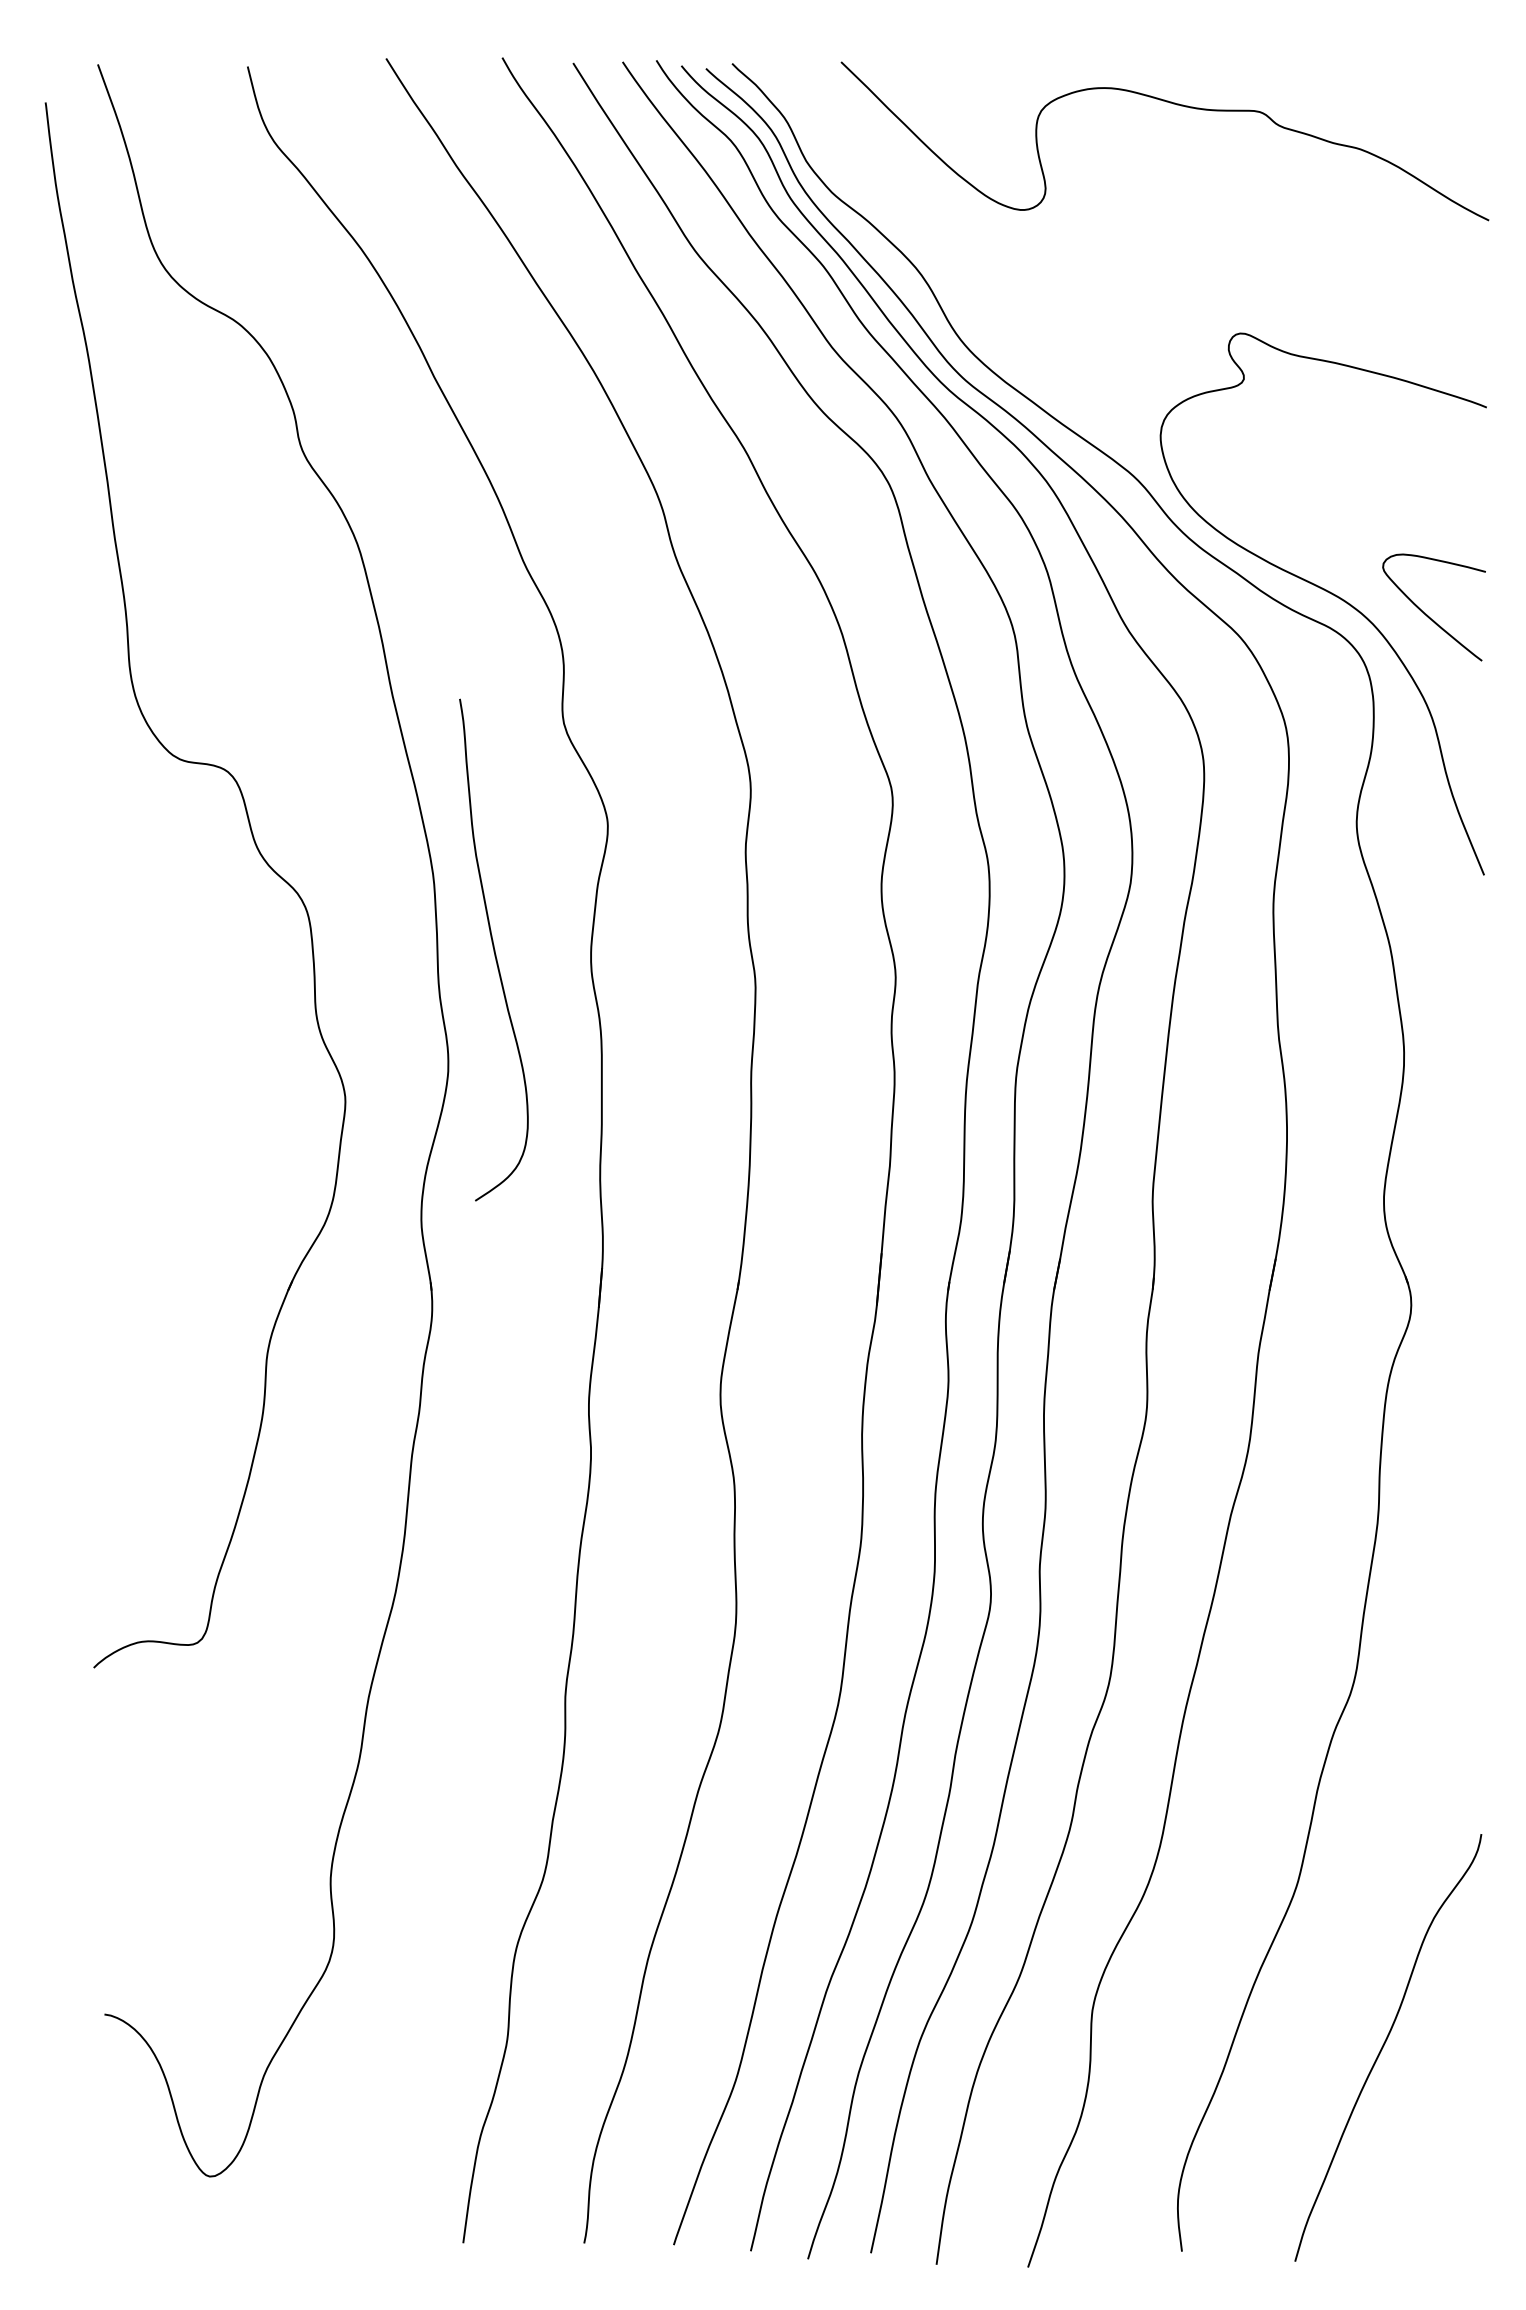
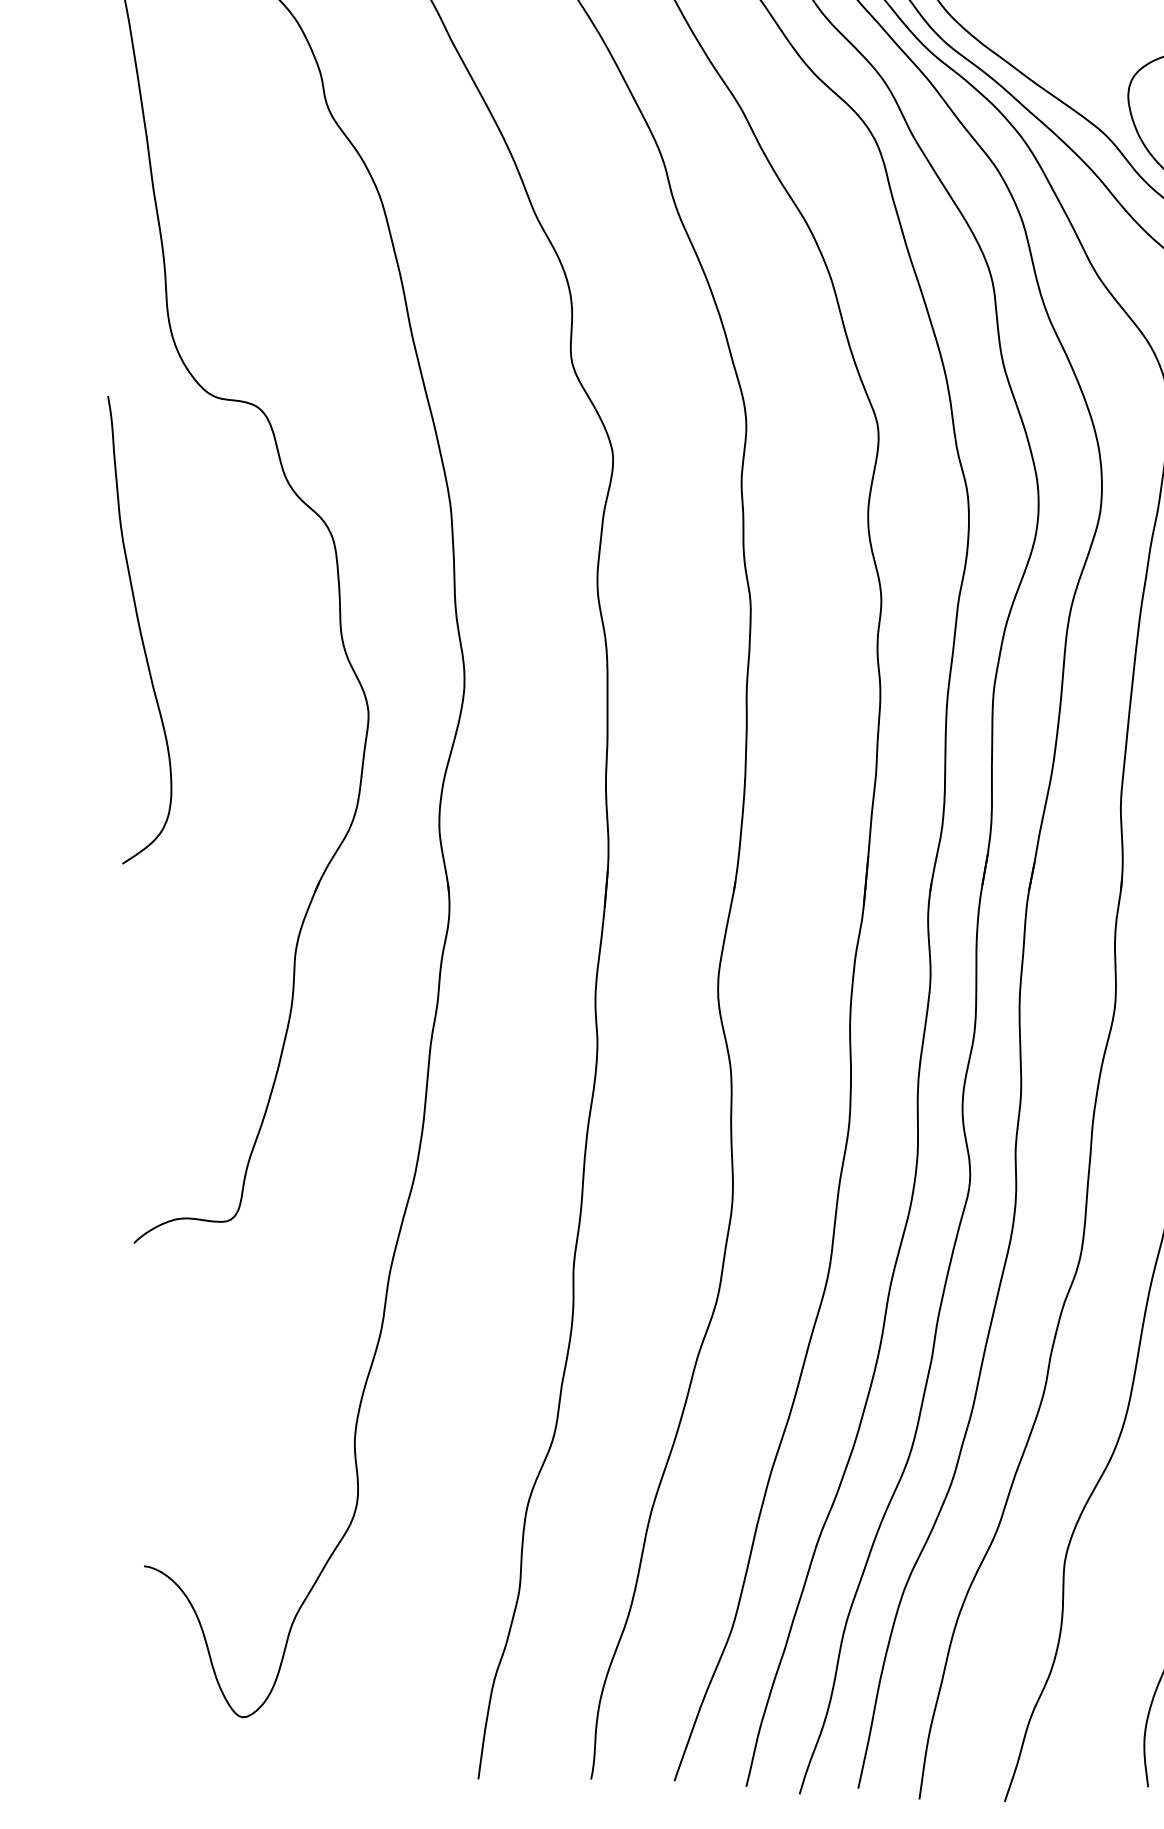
curve: (493, 949) -> (139, 629), moved

